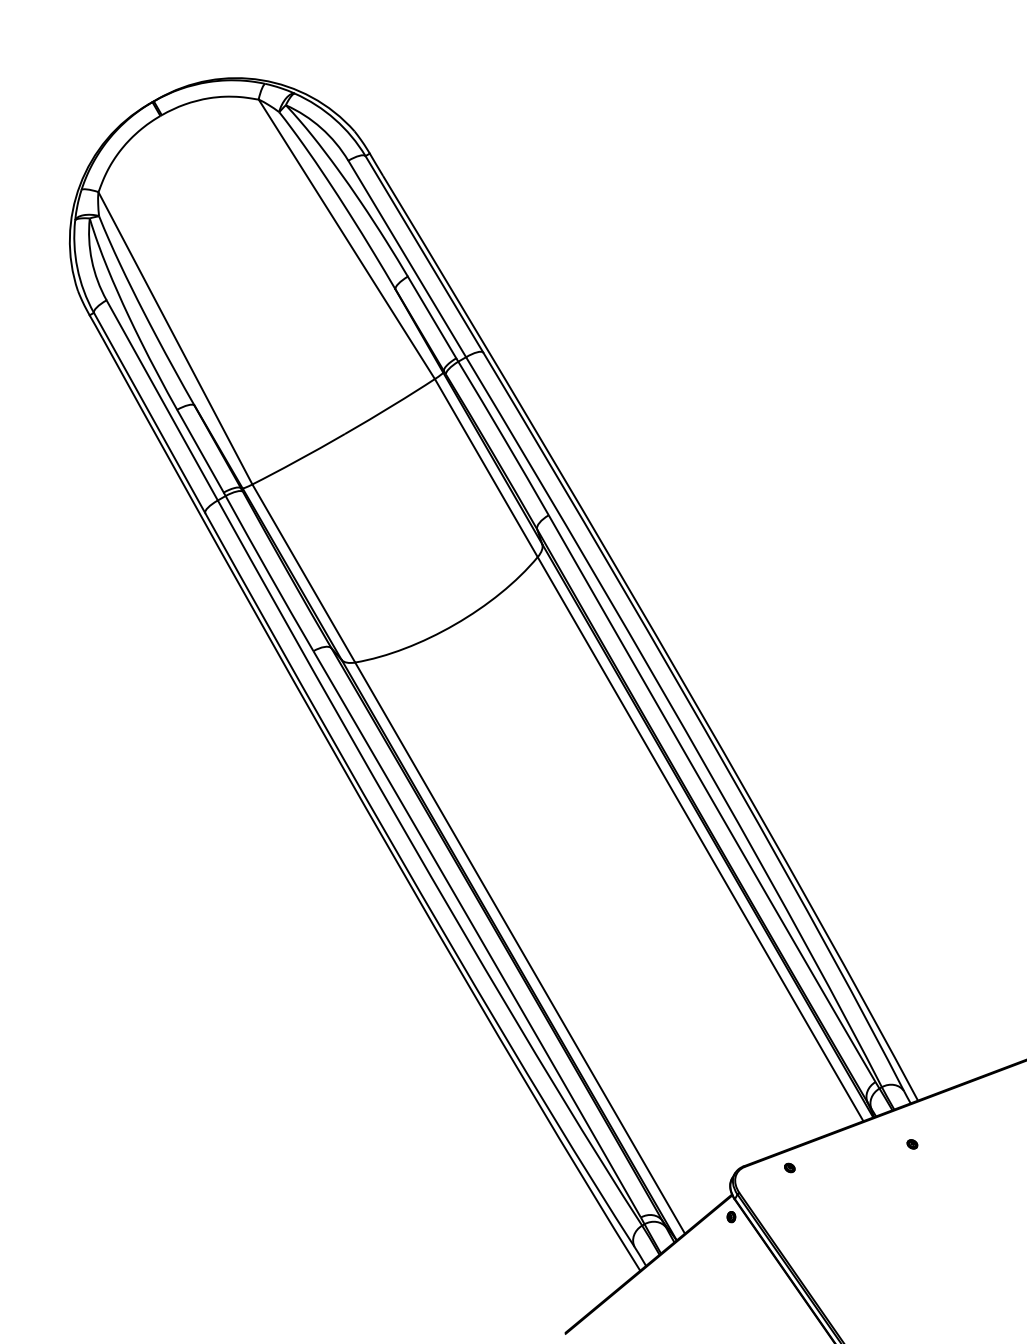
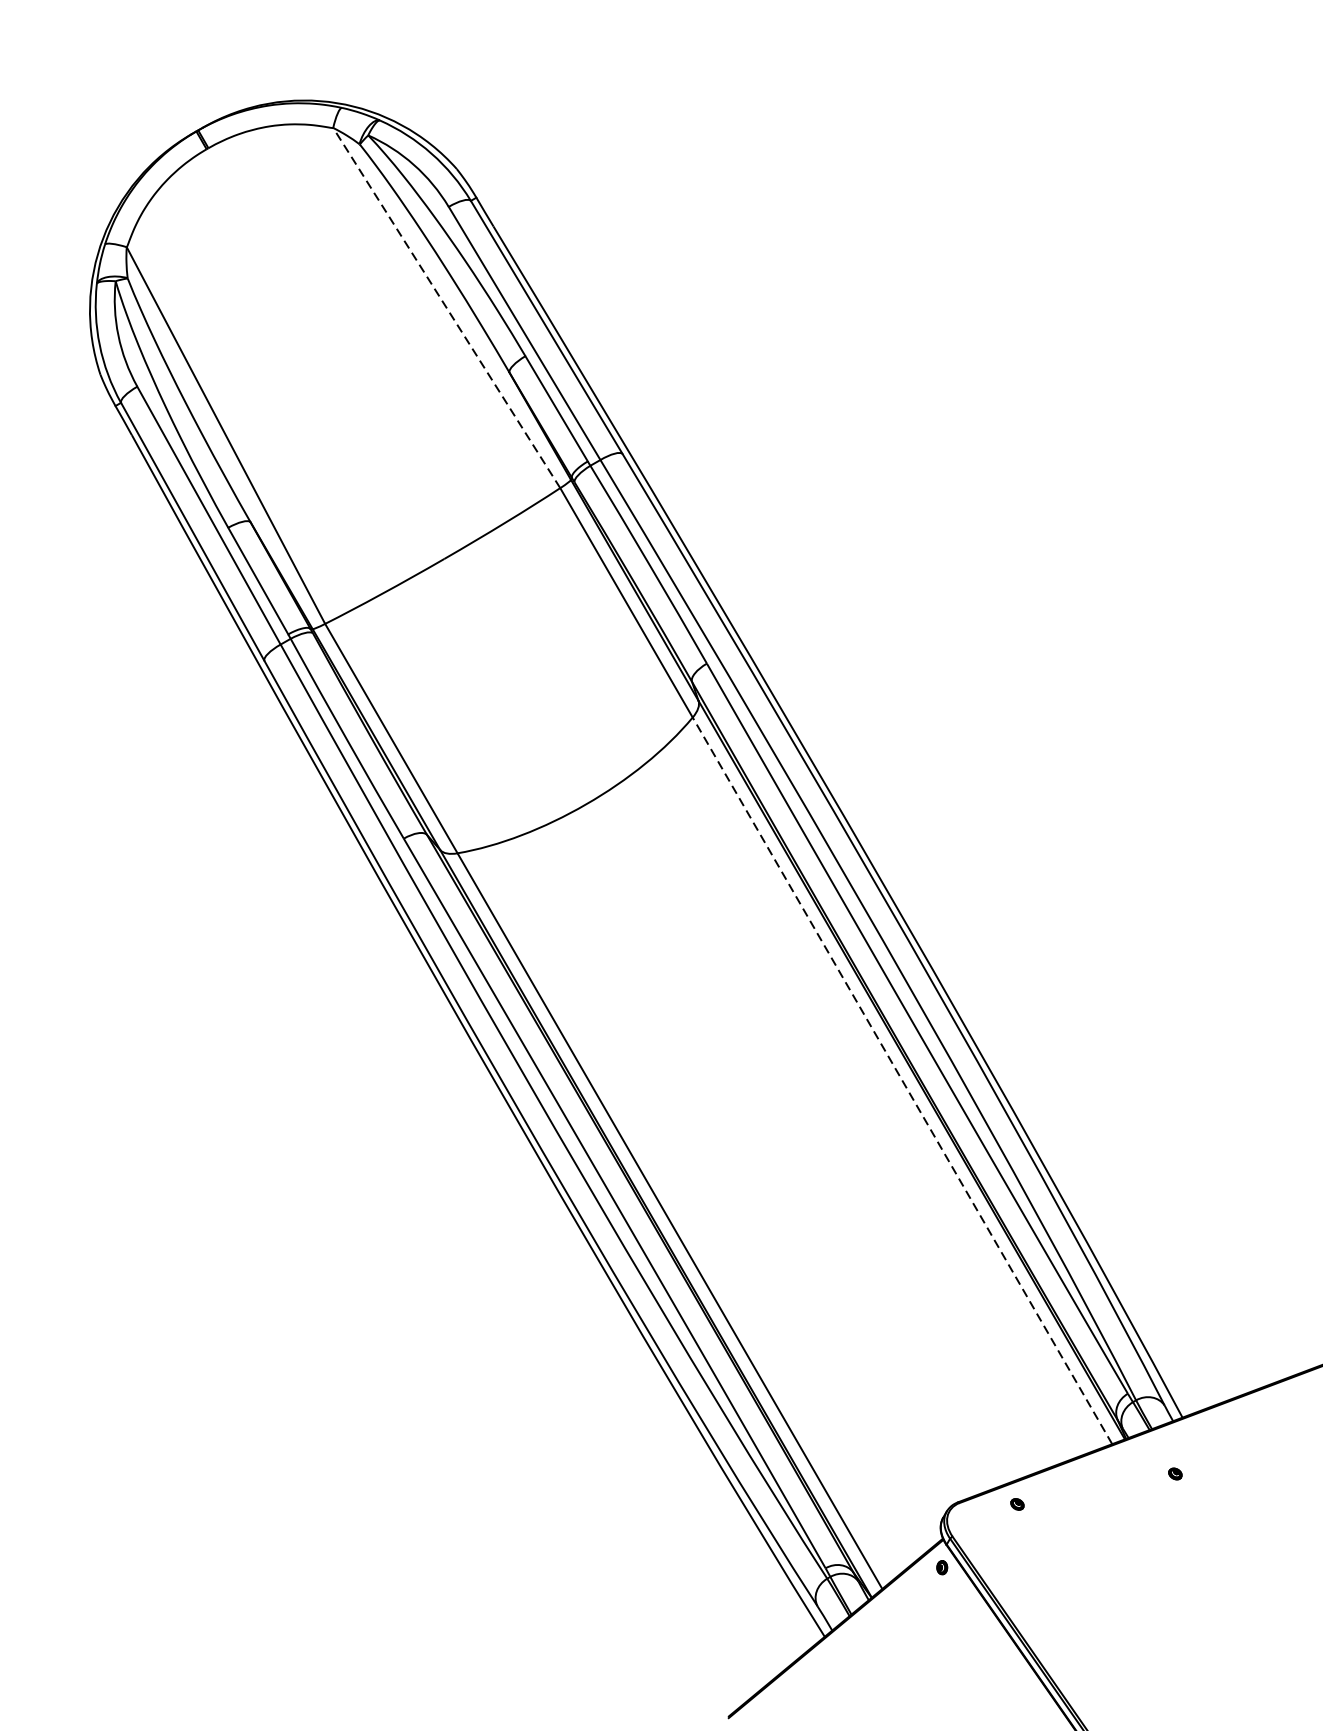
line: (346, 238) -> (446, 307), solid -> dashed
line: (700, 839) -> (902, 1081), solid -> dashed

